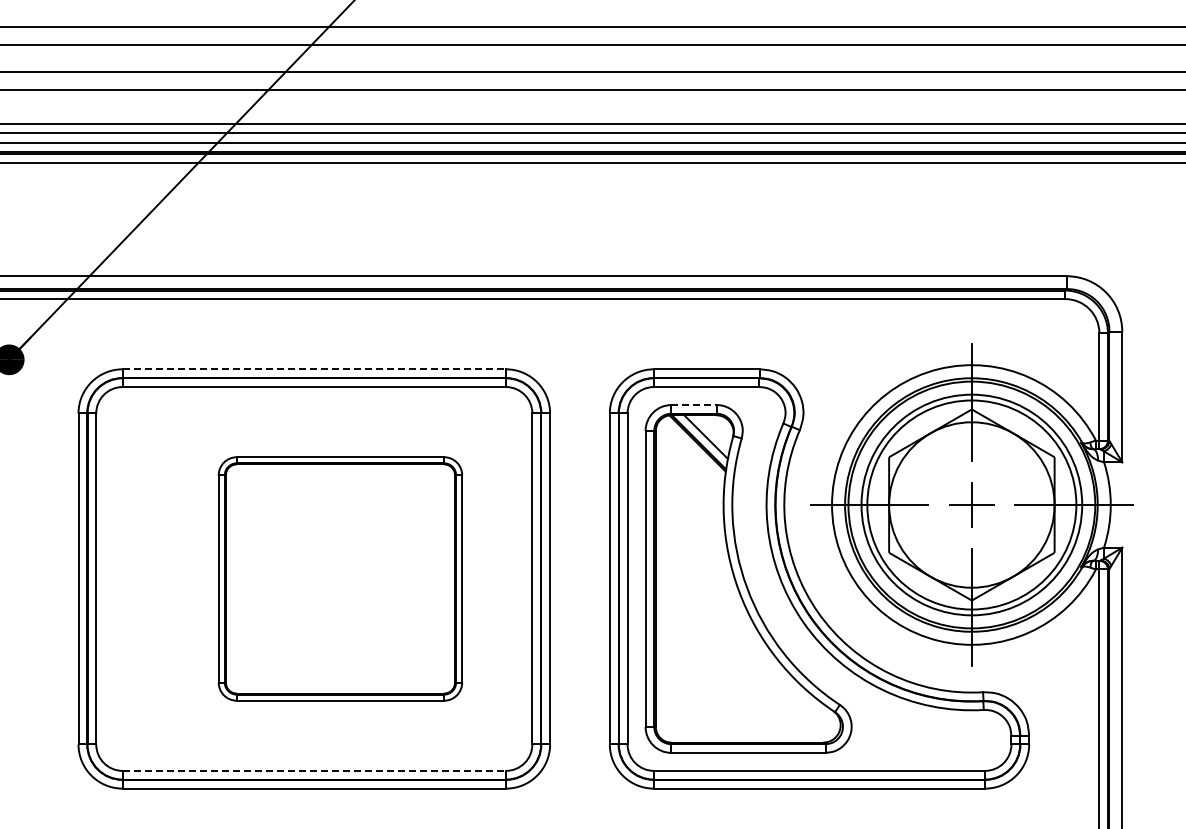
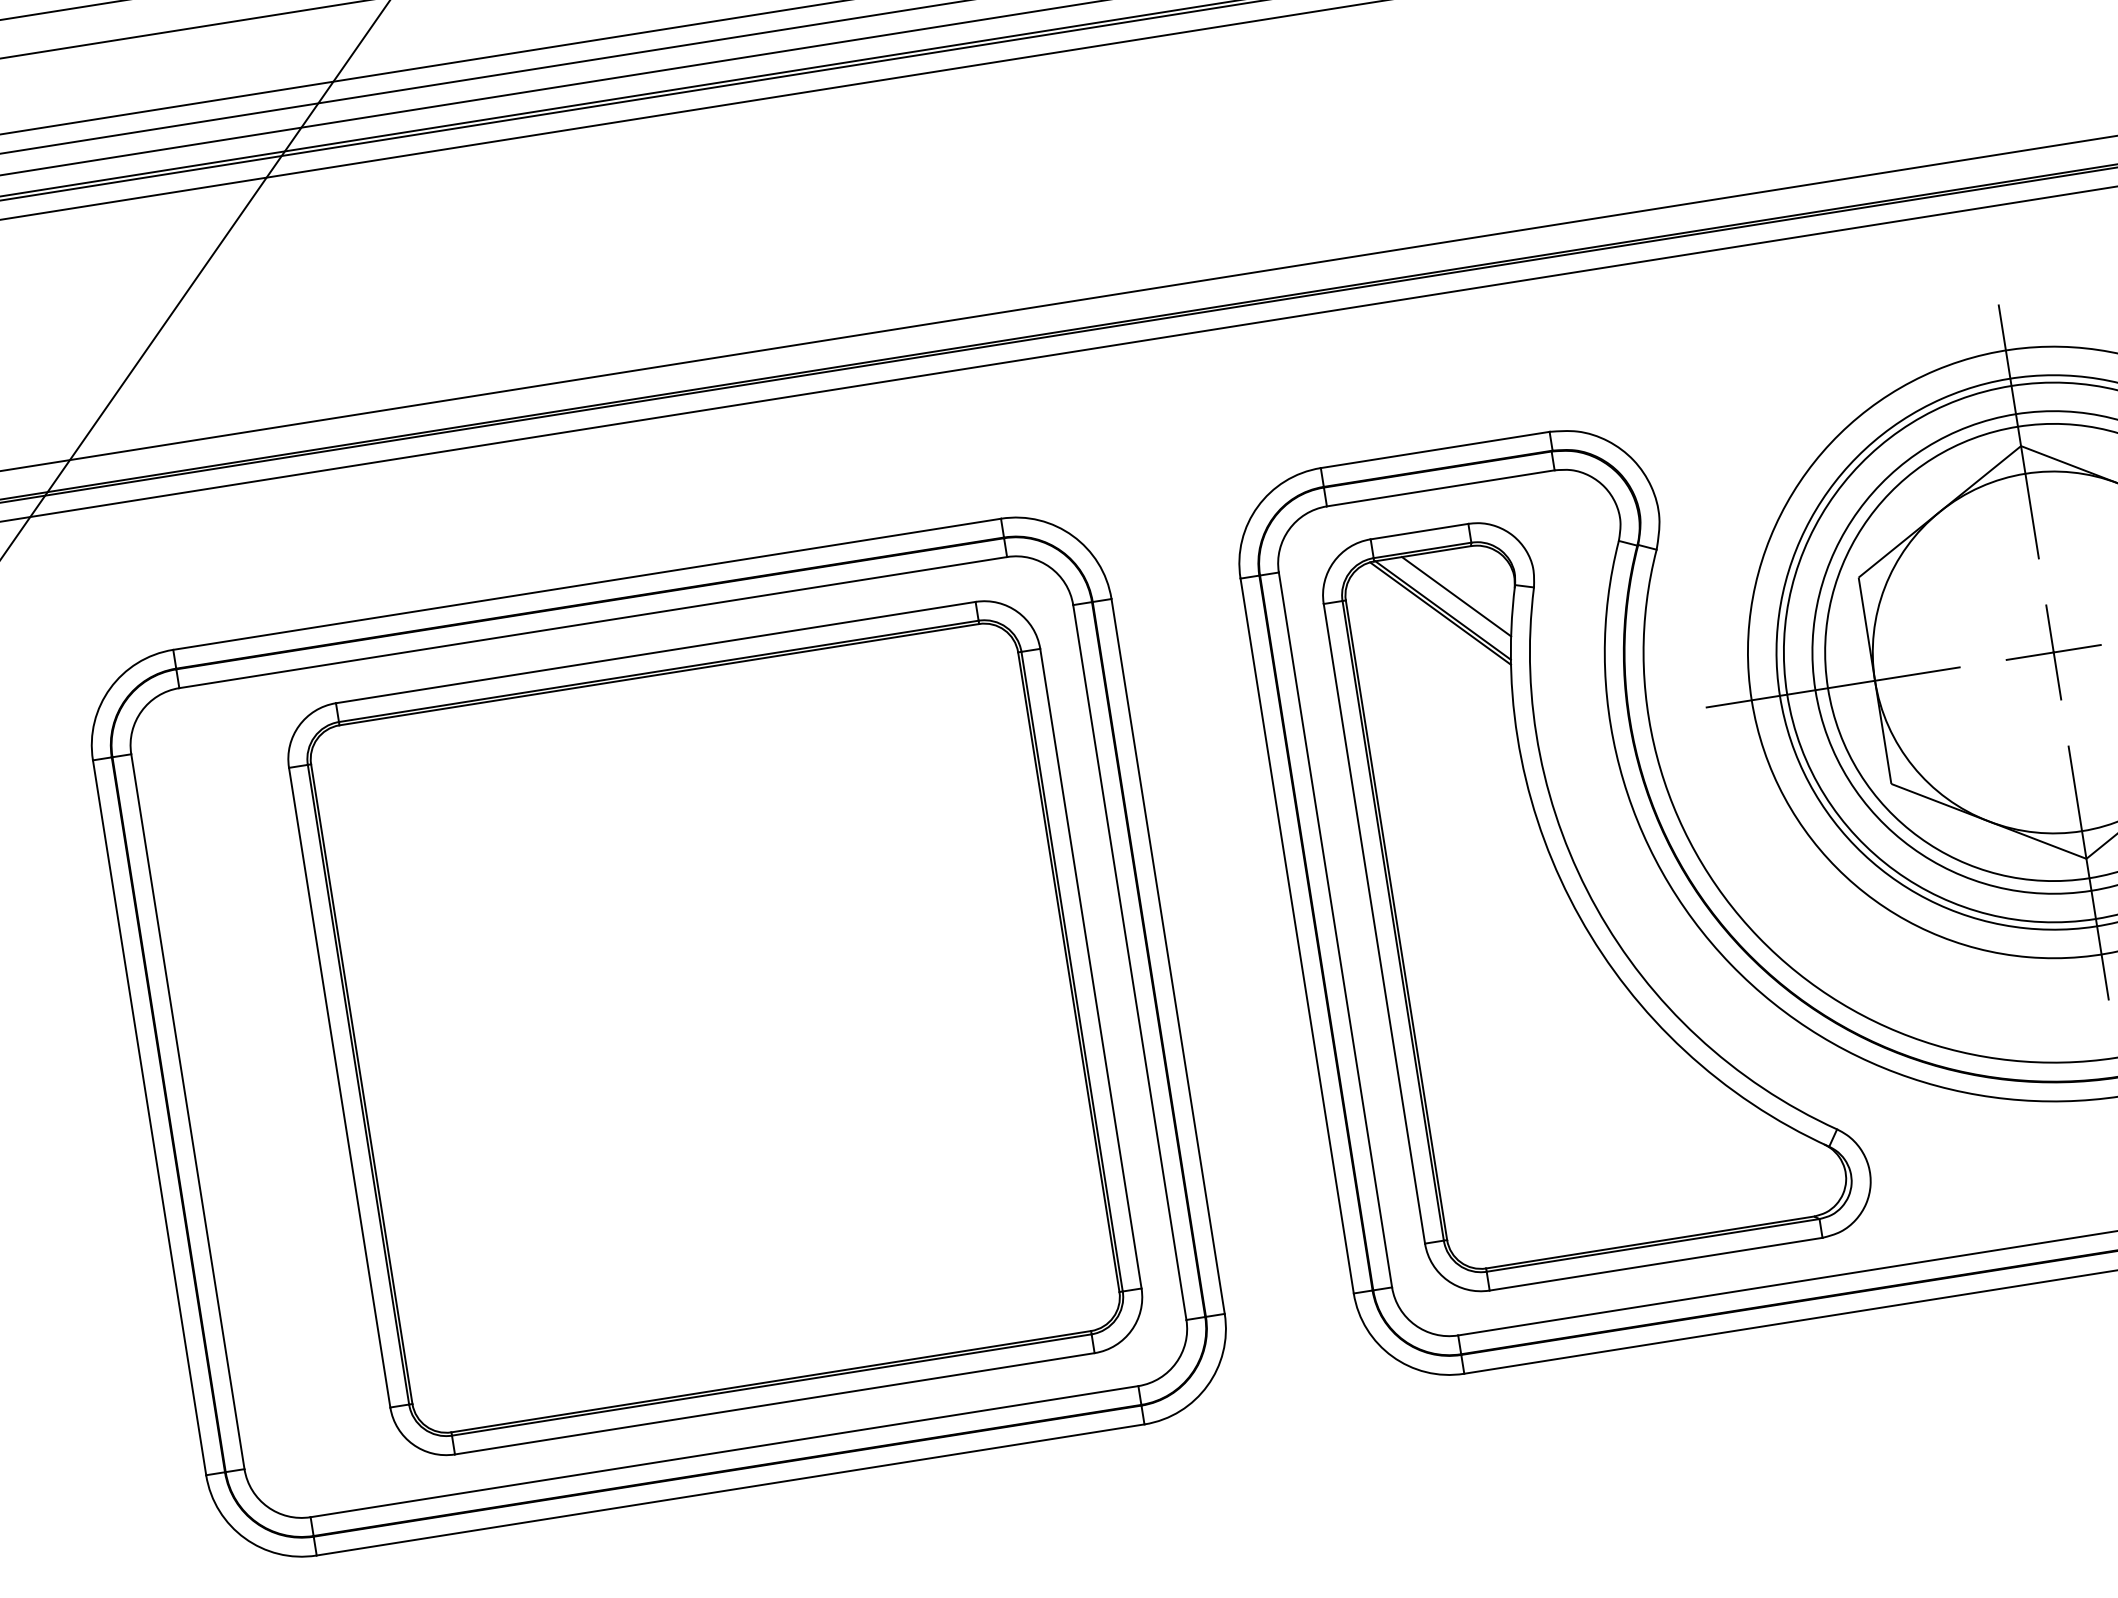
line: (314, 369) -> (587, 584), dashed -> solid
line: (694, 405) -> (1420, 532), dashed -> solid
part: (340, 578) -> (715, 1027), size x1.43
line: (314, 770) -> (724, 1450), dashed -> solid

